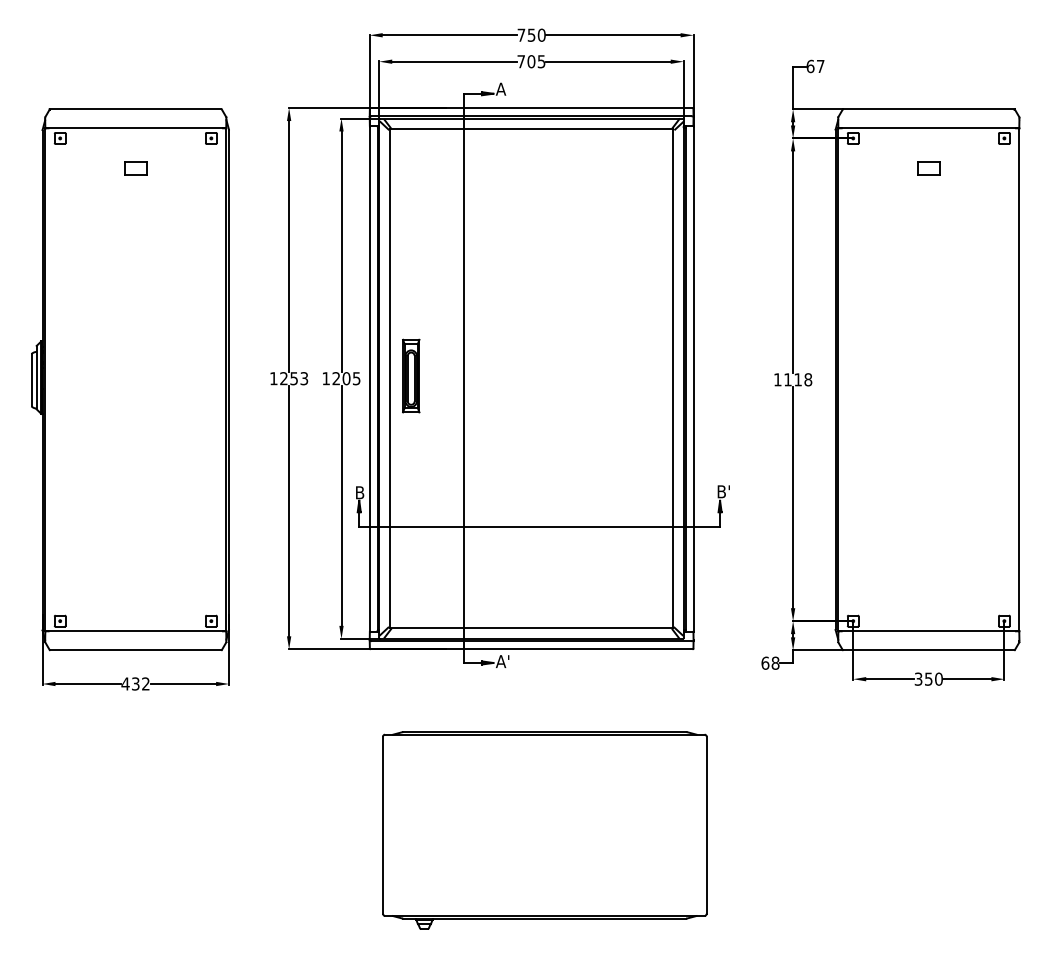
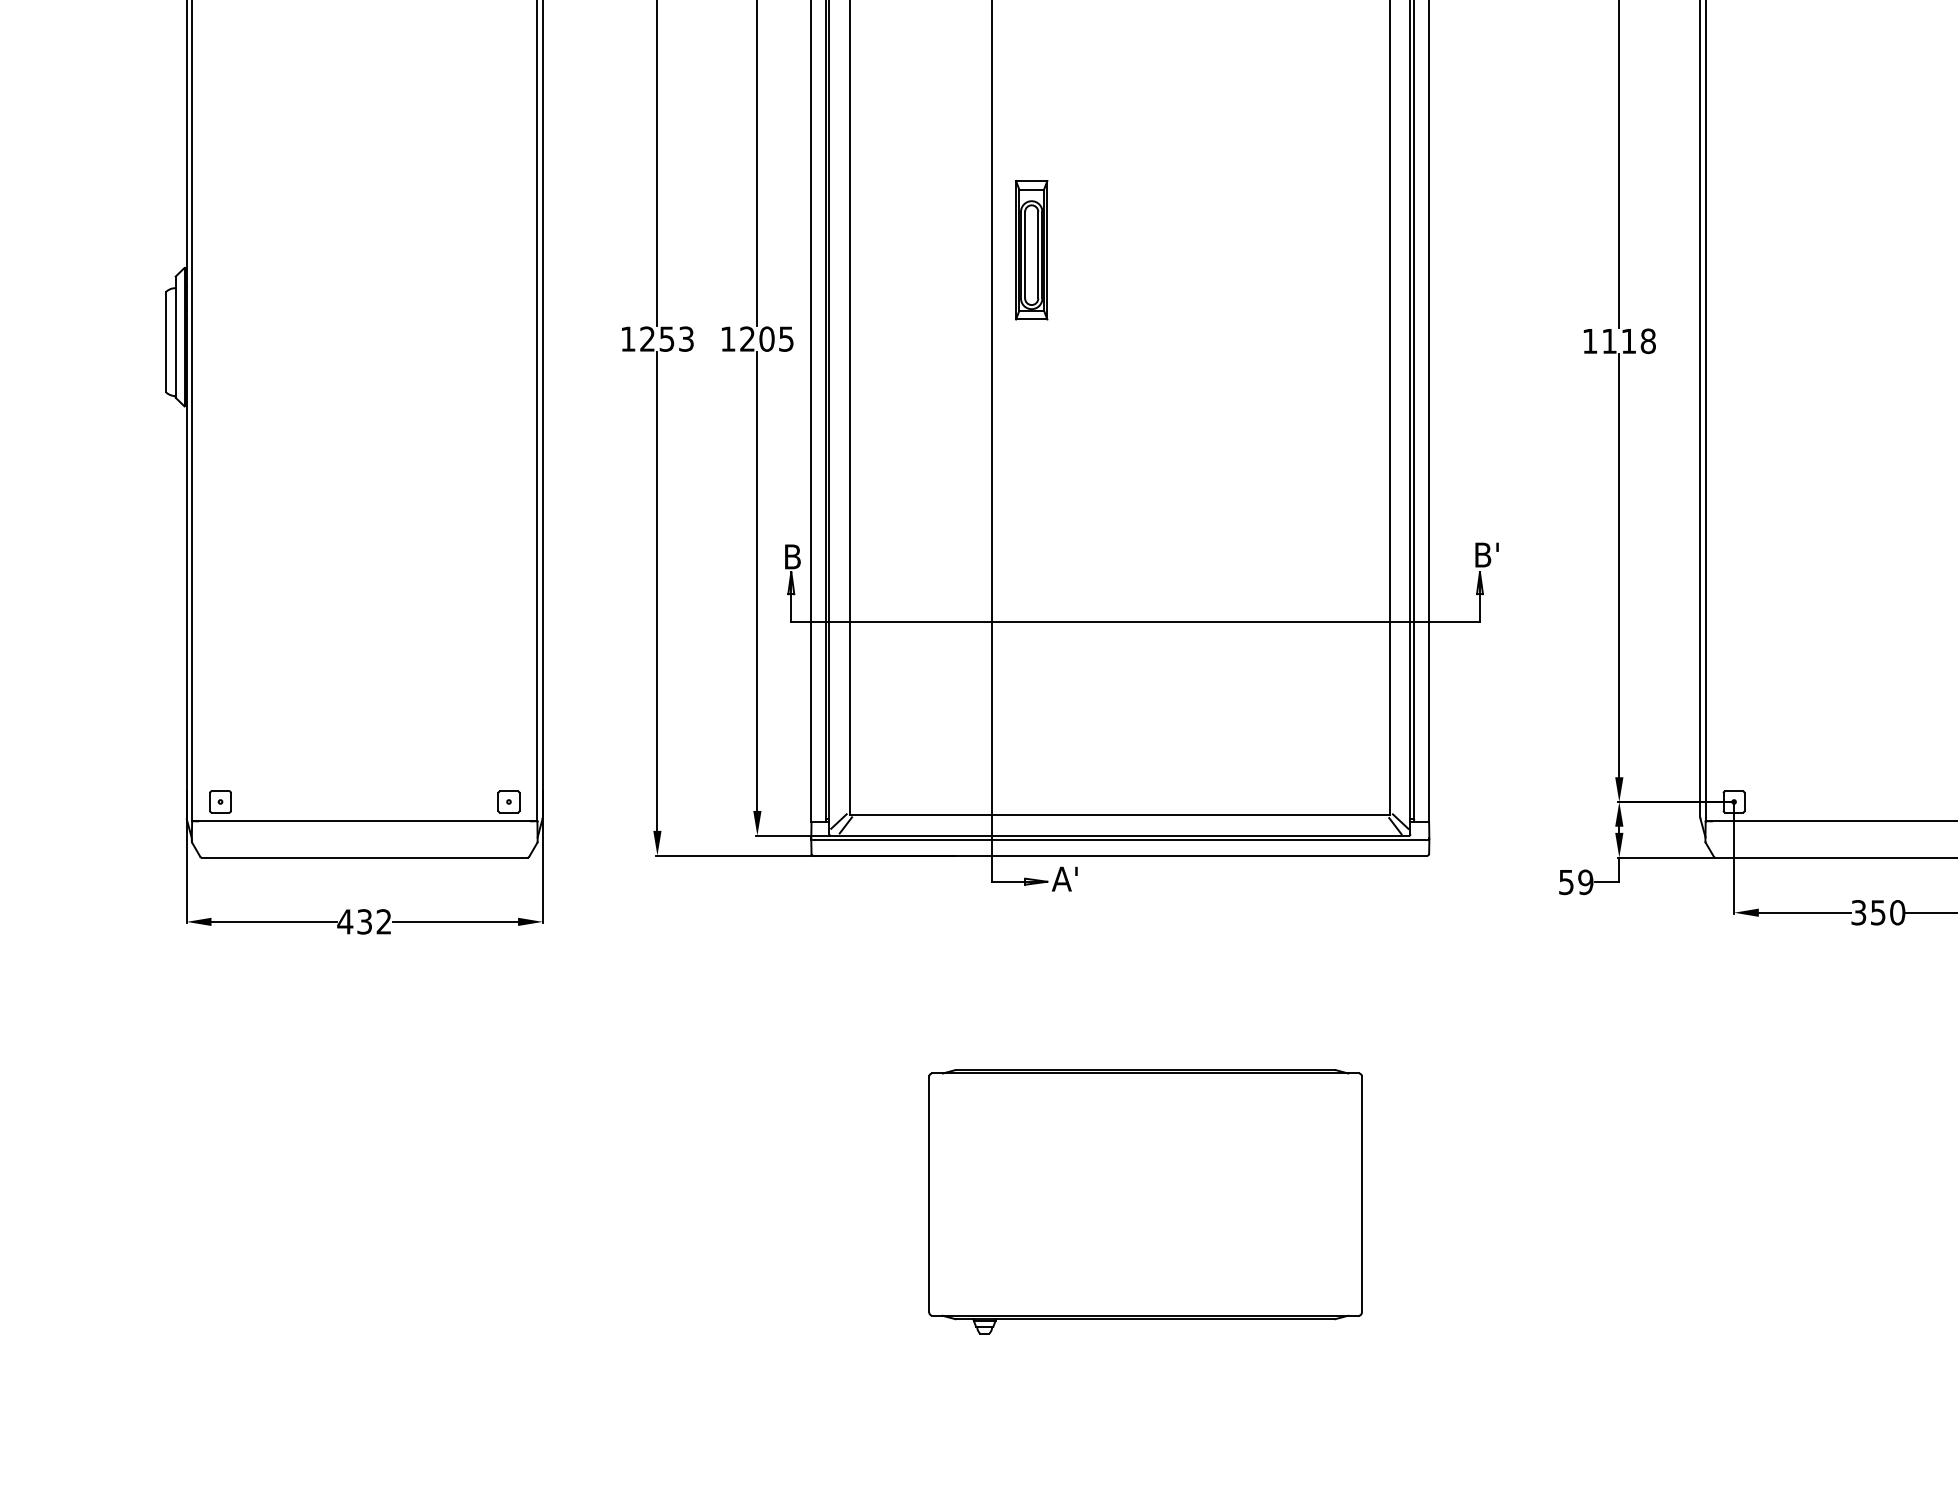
part: (411, 375) -> (1032, 249), moved
text: (770, 662) -> (1576, 880), 68 -> 59
part: (544, 830) -> (1144, 1201), size x0.7

